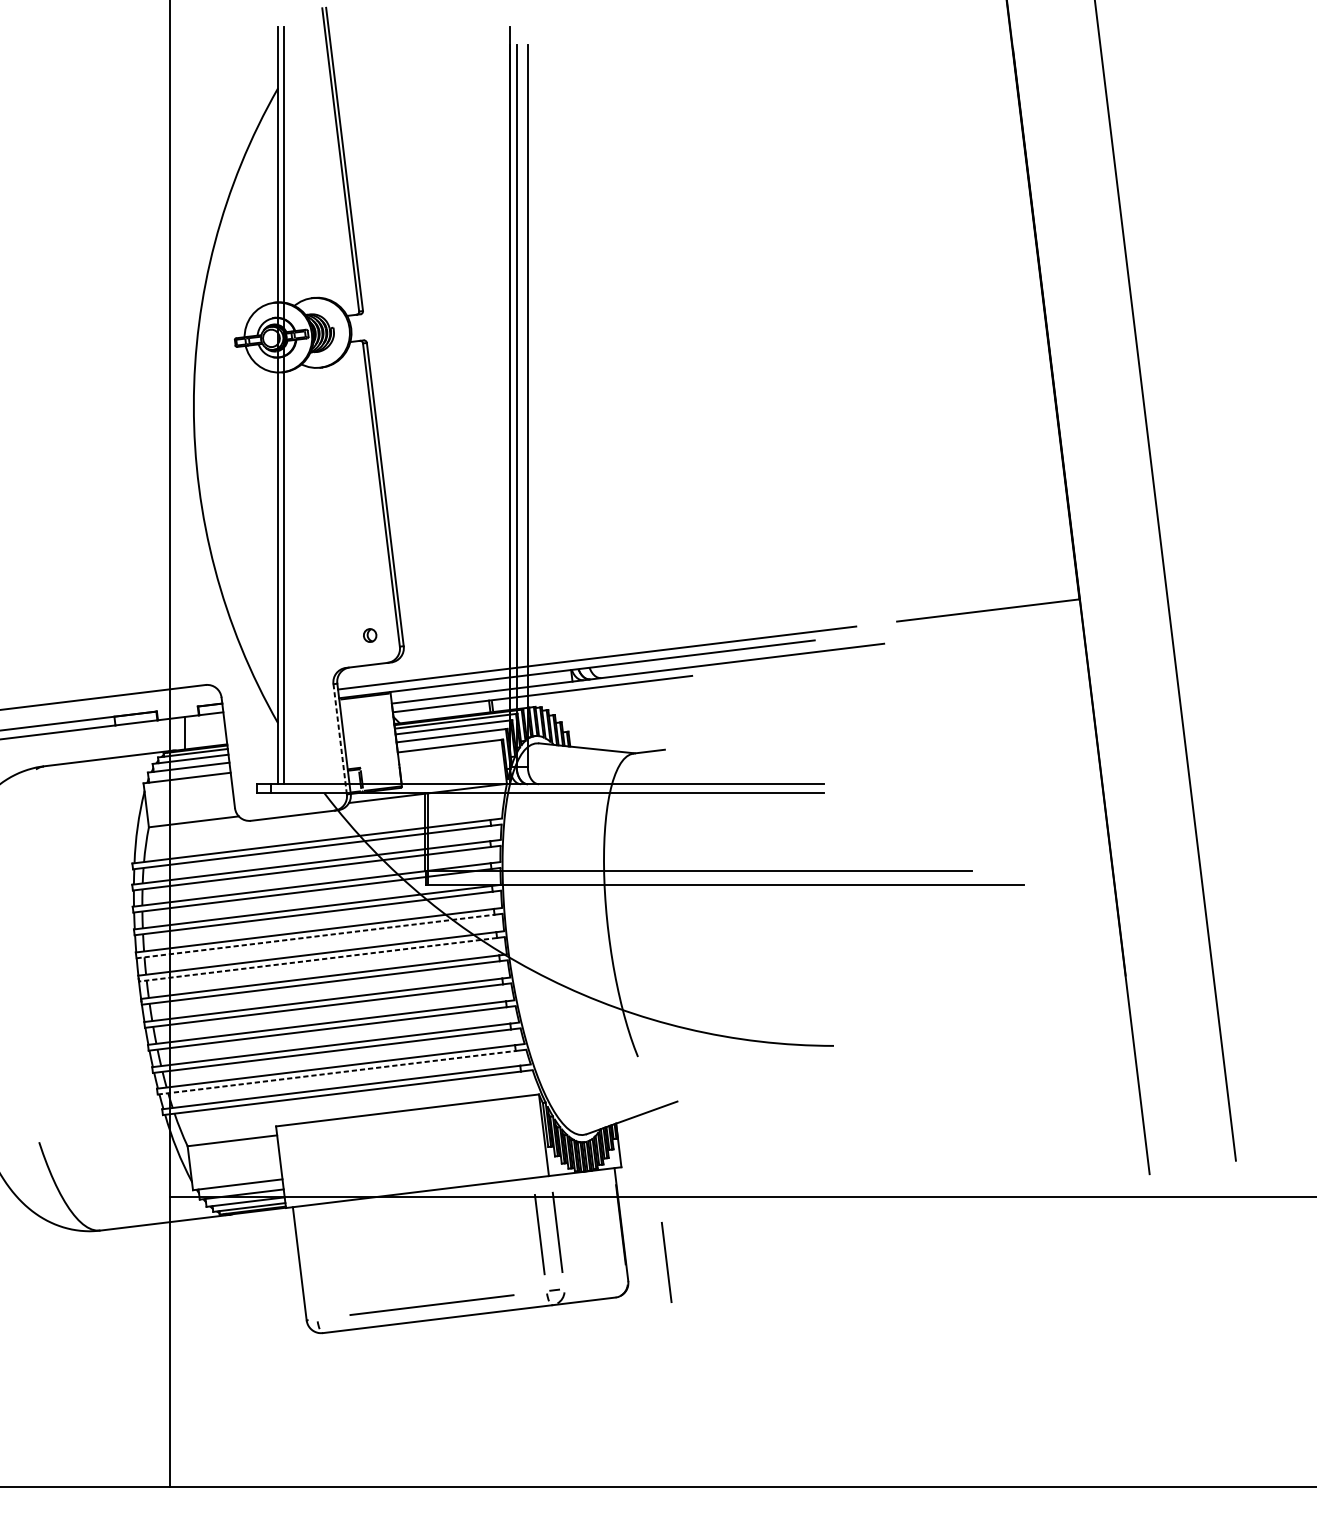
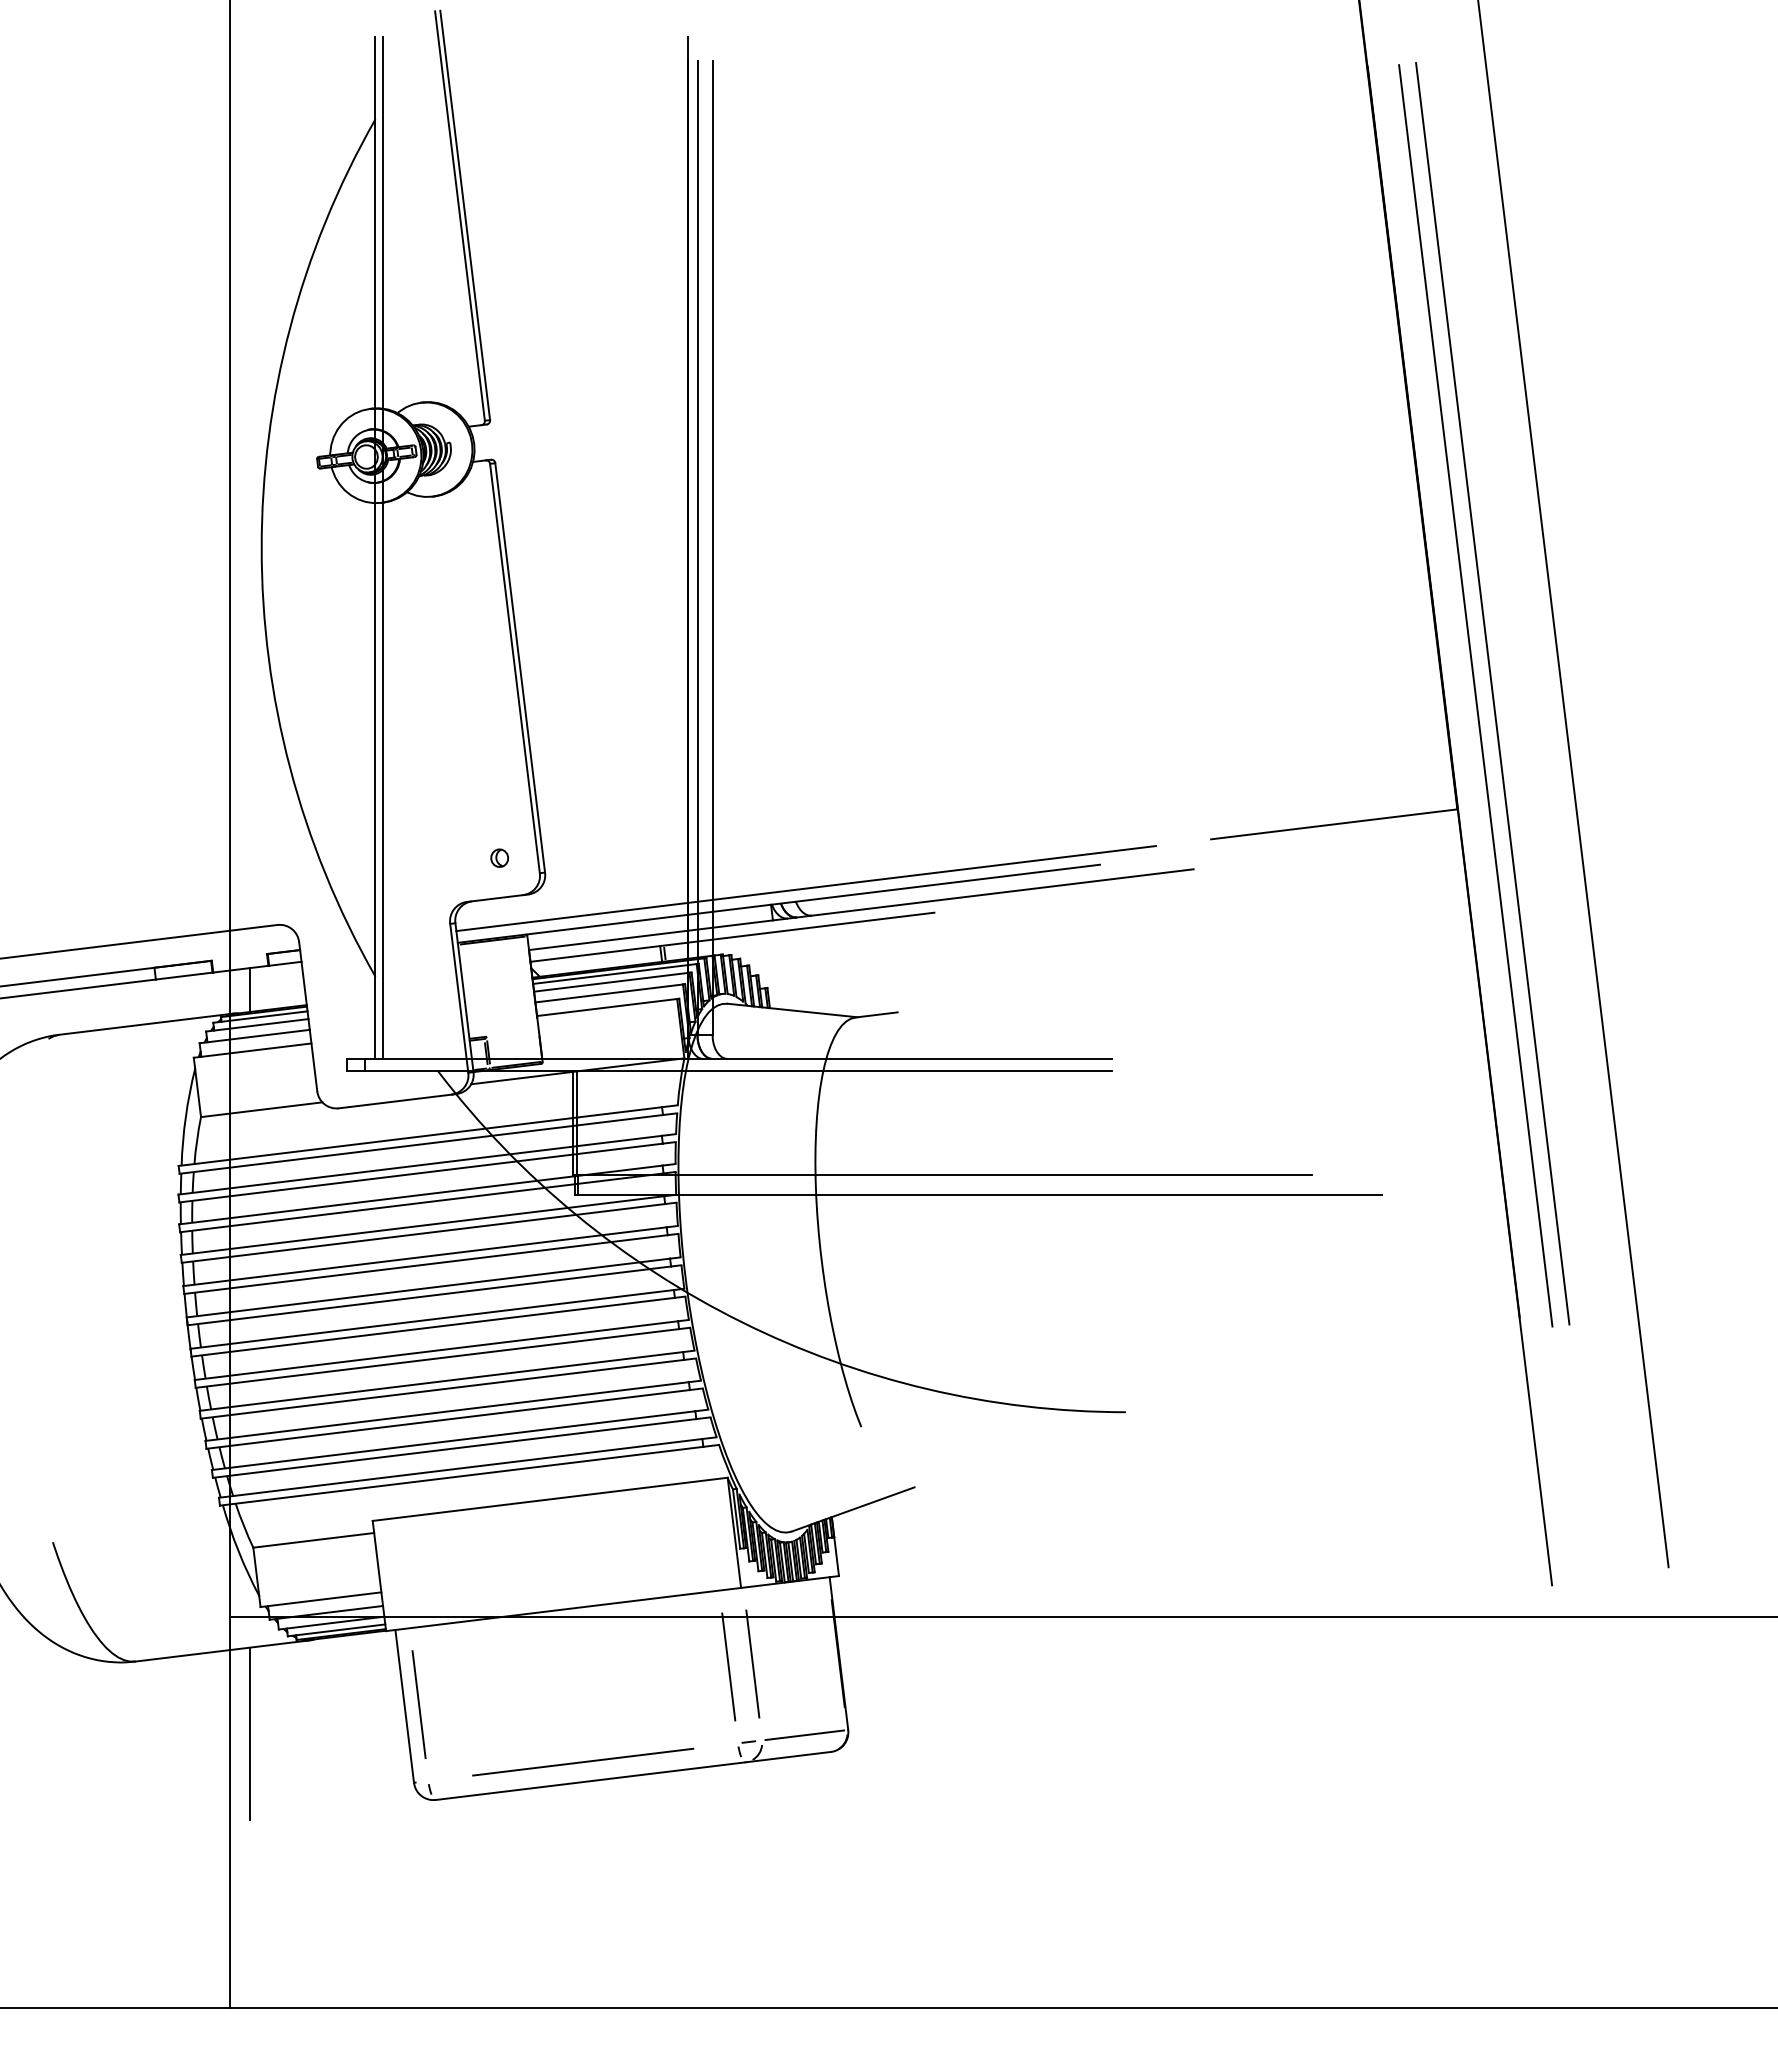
line: (1105, 513) -> (1492, 693), added
line: (1092, 515) -> (1475, 695), added
line: (340, 739) -> (459, 998), dashed -> solid
line: (315, 936) -> (426, 1264), dashed -> solid
line: (317, 959) -> (428, 1295), dashed -> solid
line: (337, 1072) -> (455, 1448), dashed -> solid
line: (666, 1262) -> (418, 1704), moved
line: (184, 1283) -> (249, 1733), added
line: (595, 1285) -> (804, 1735), added

